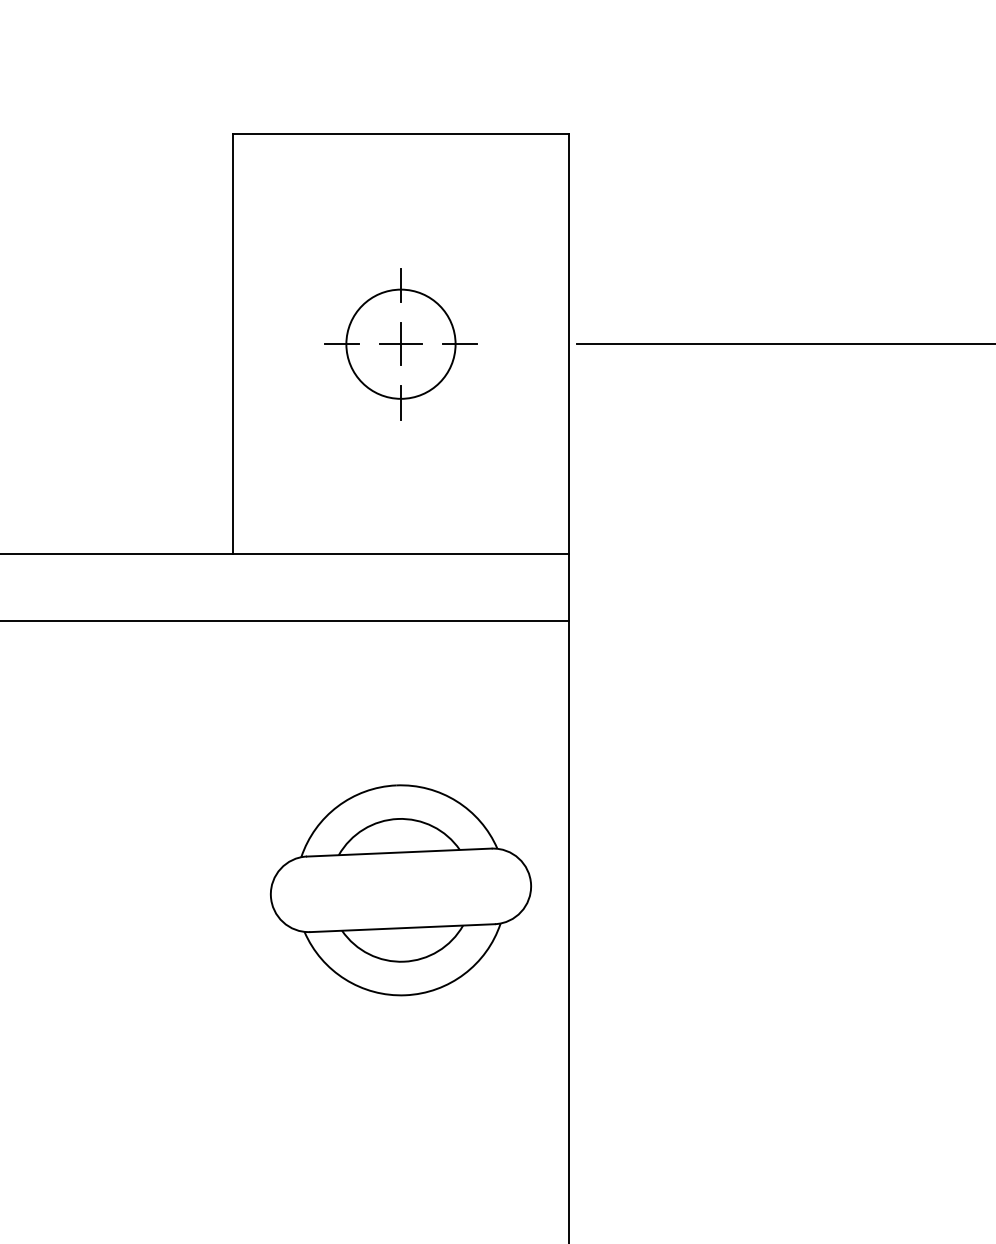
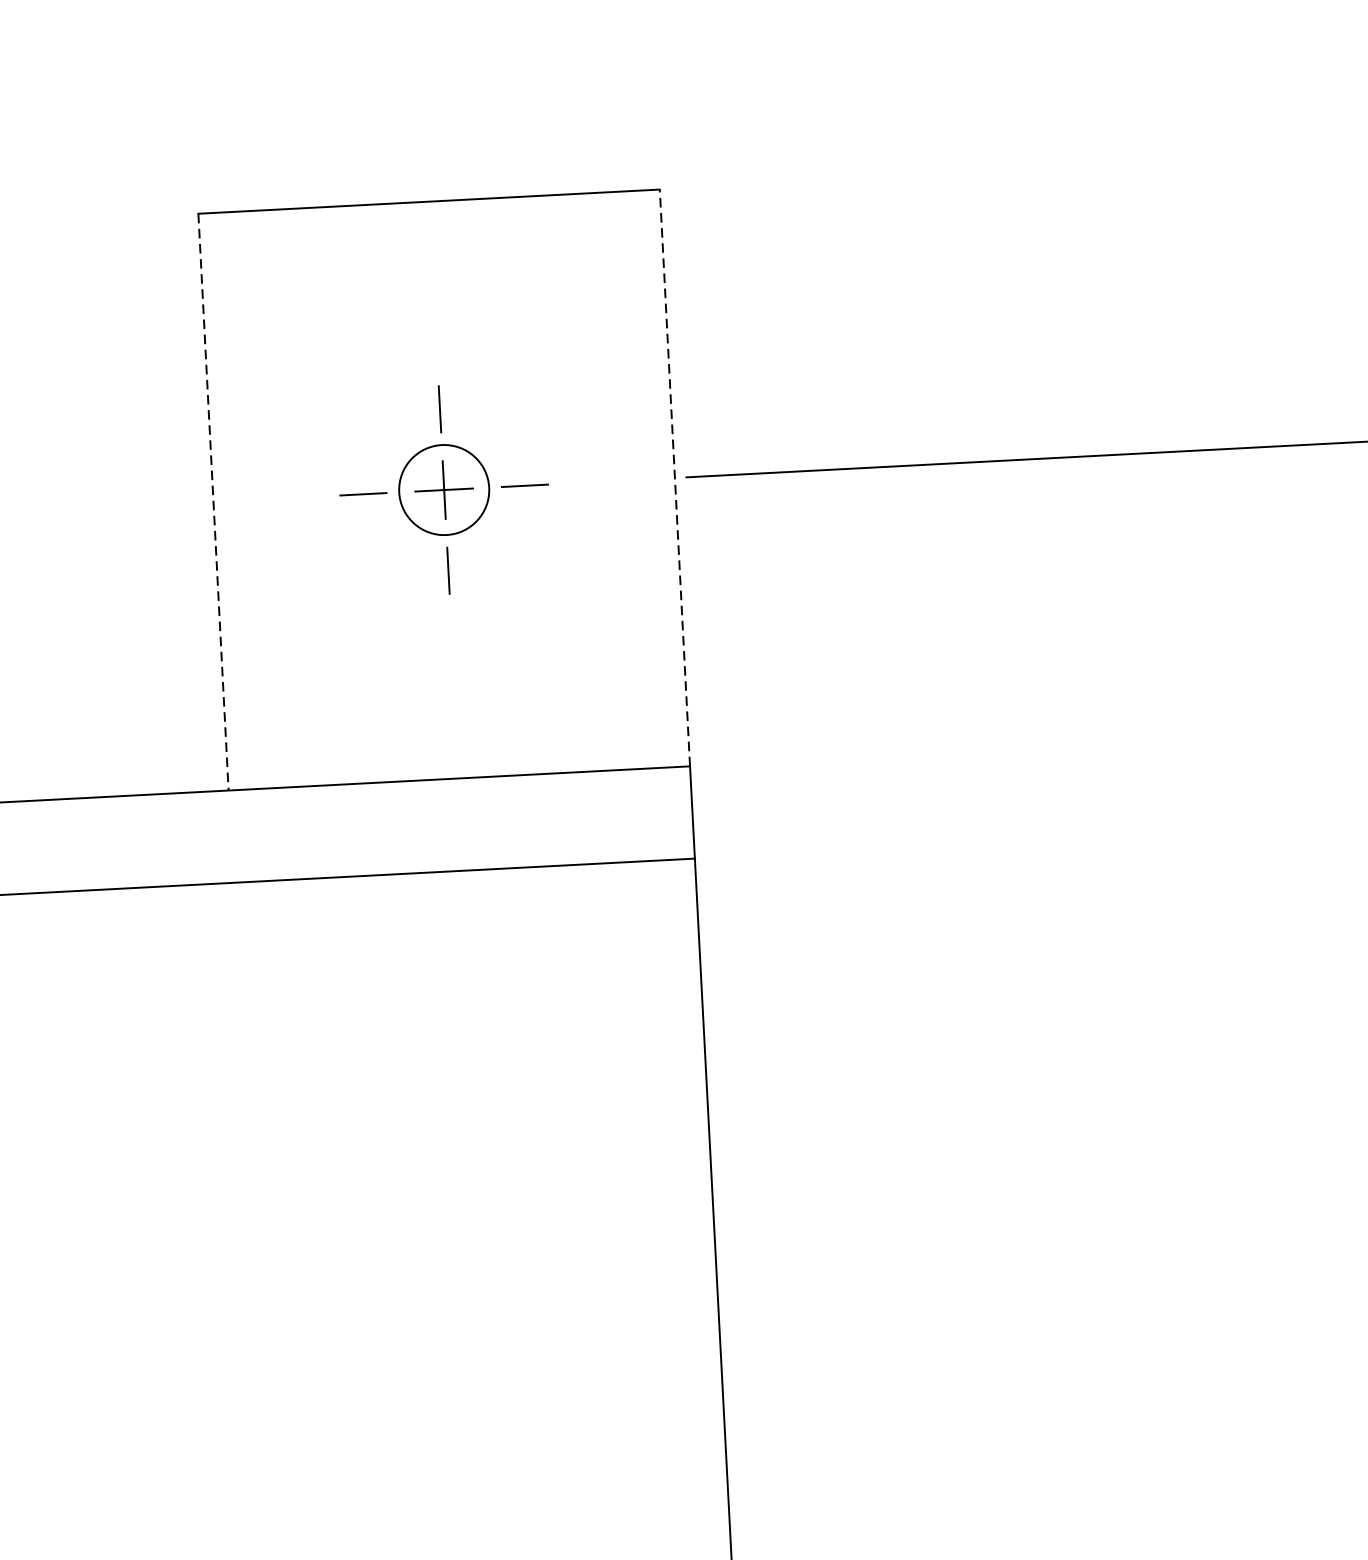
circle: (400, 343) -> (443, 489), size x0.6
line: (569, 343) -> (675, 476), solid -> dashed
line: (232, 344) -> (212, 502), solid -> dashed
part: (400, 890) -> (482, 1240), removed

